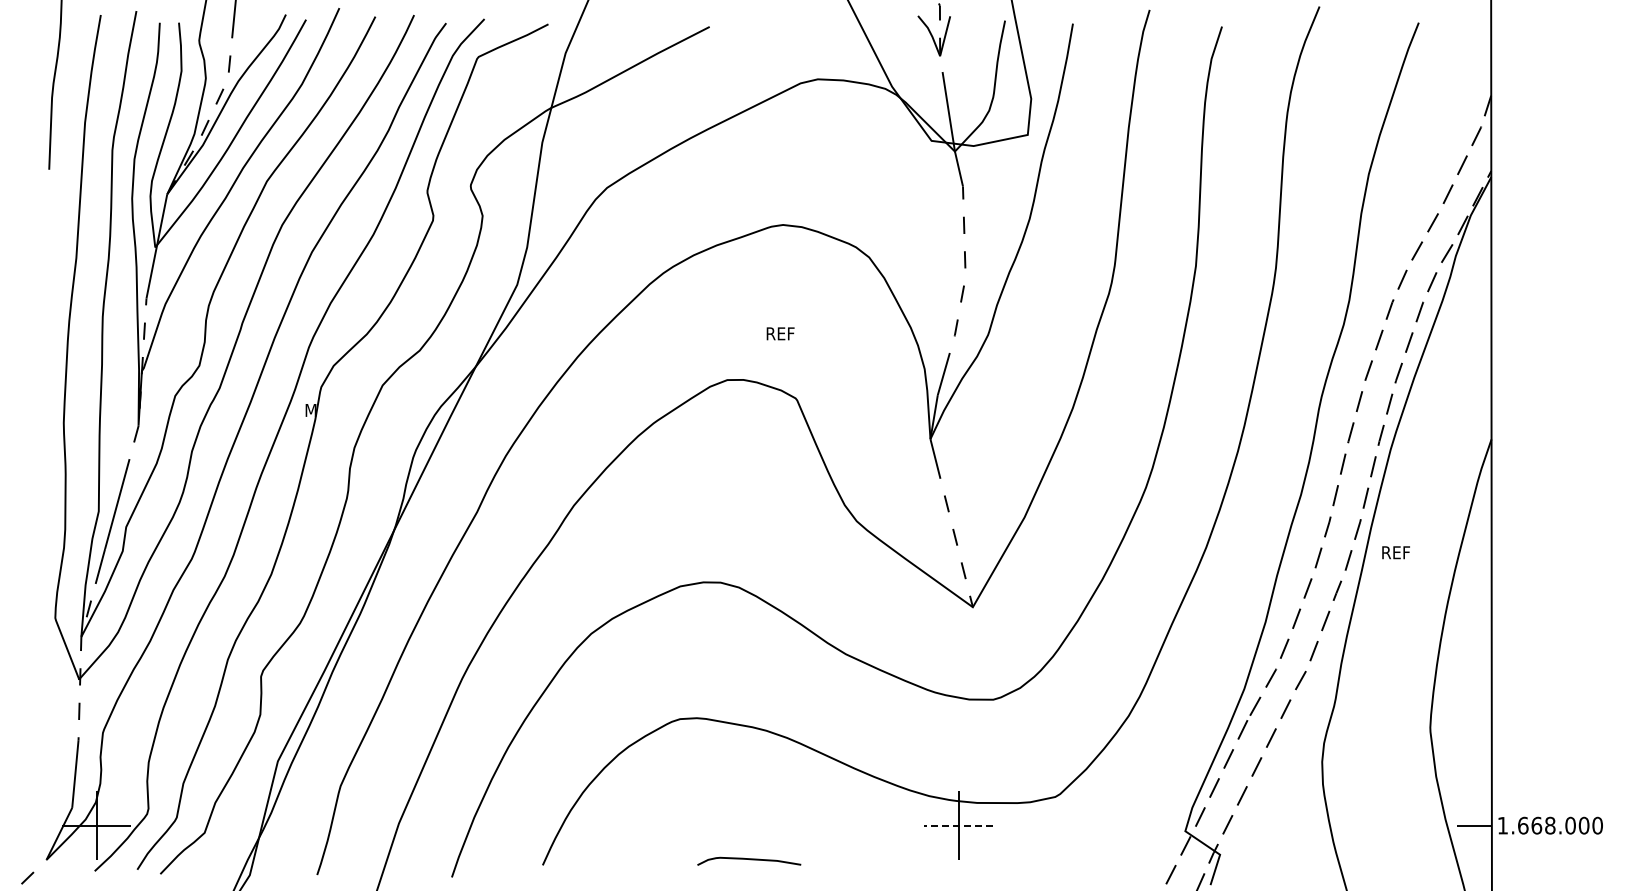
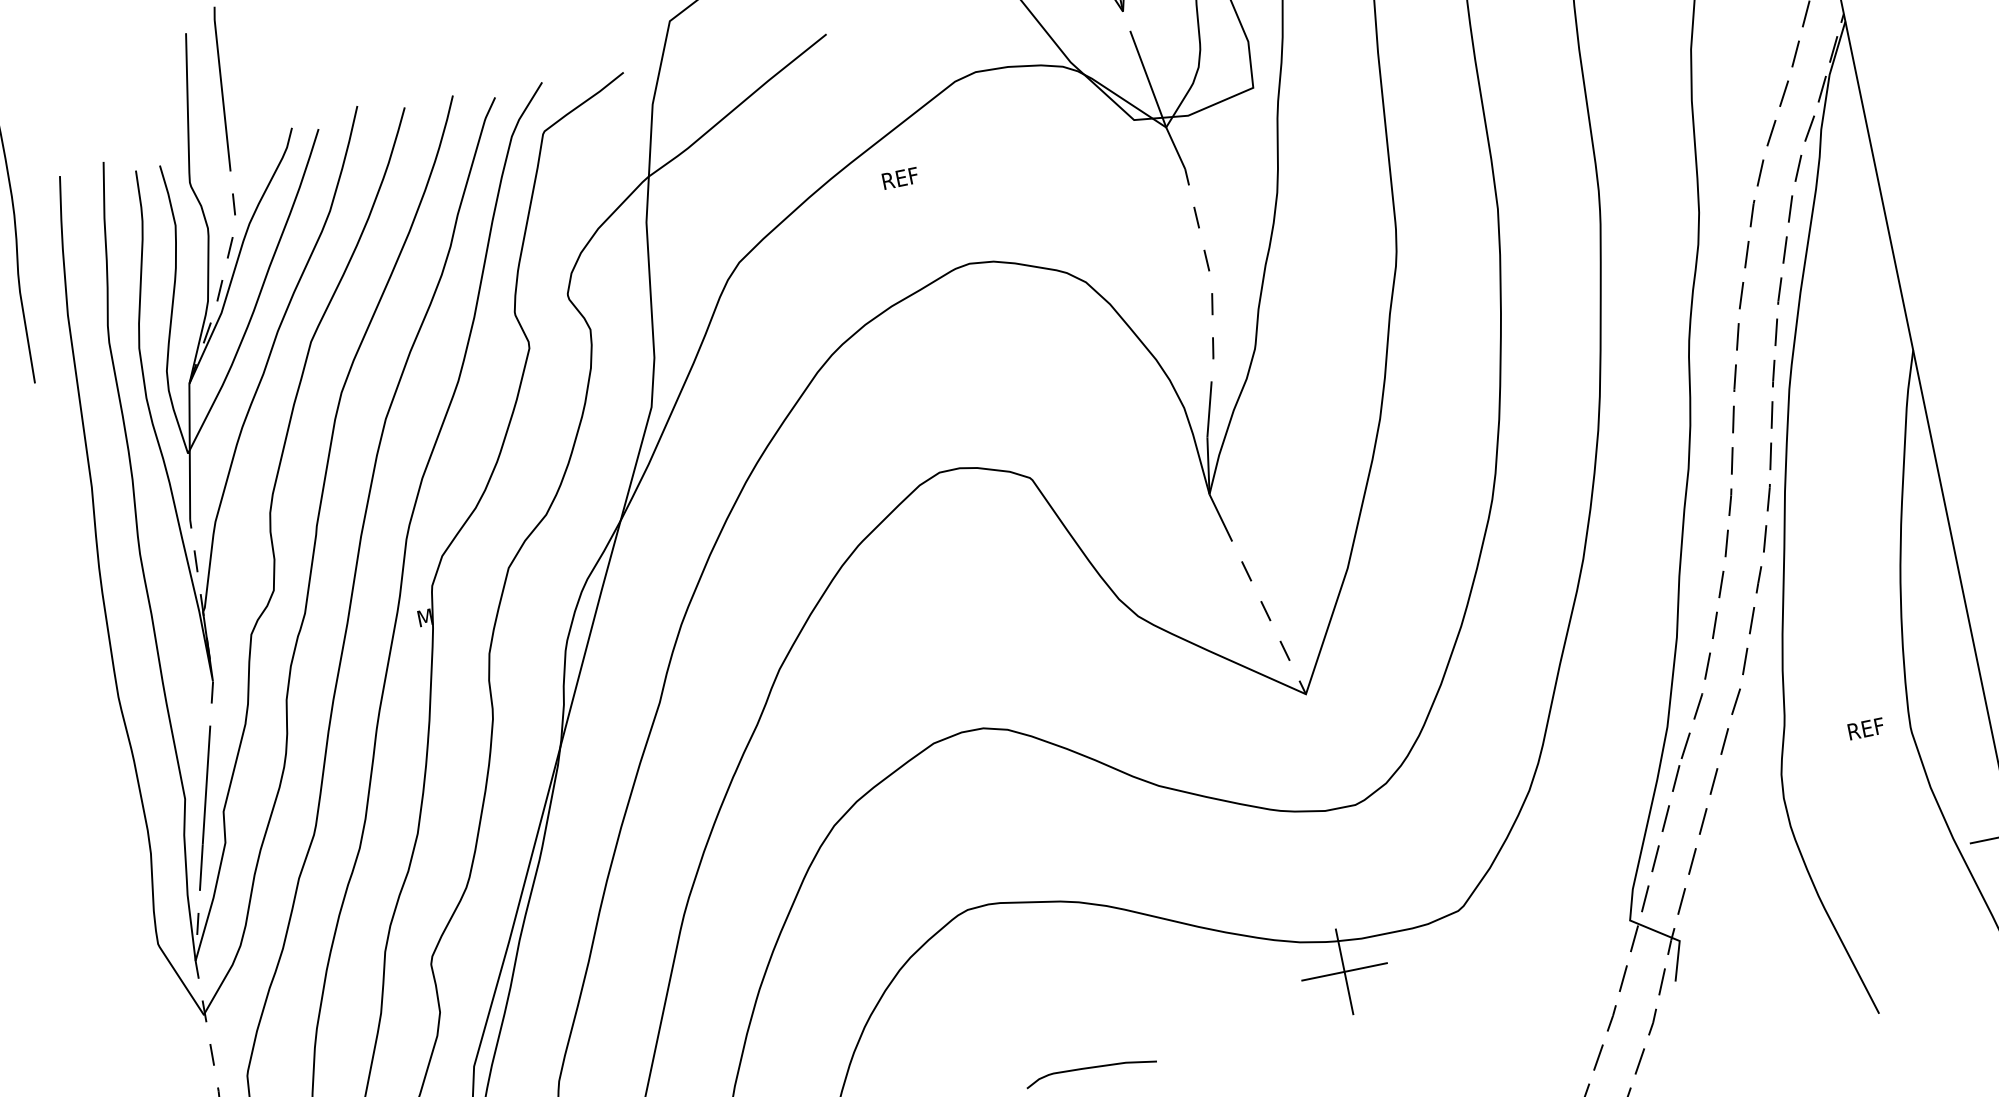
text: (780, 333) -> (900, 178), moved
text: (1395, 552) -> (1865, 728), moved
line: (958, 825) -> (1344, 971), dashed -> solid

